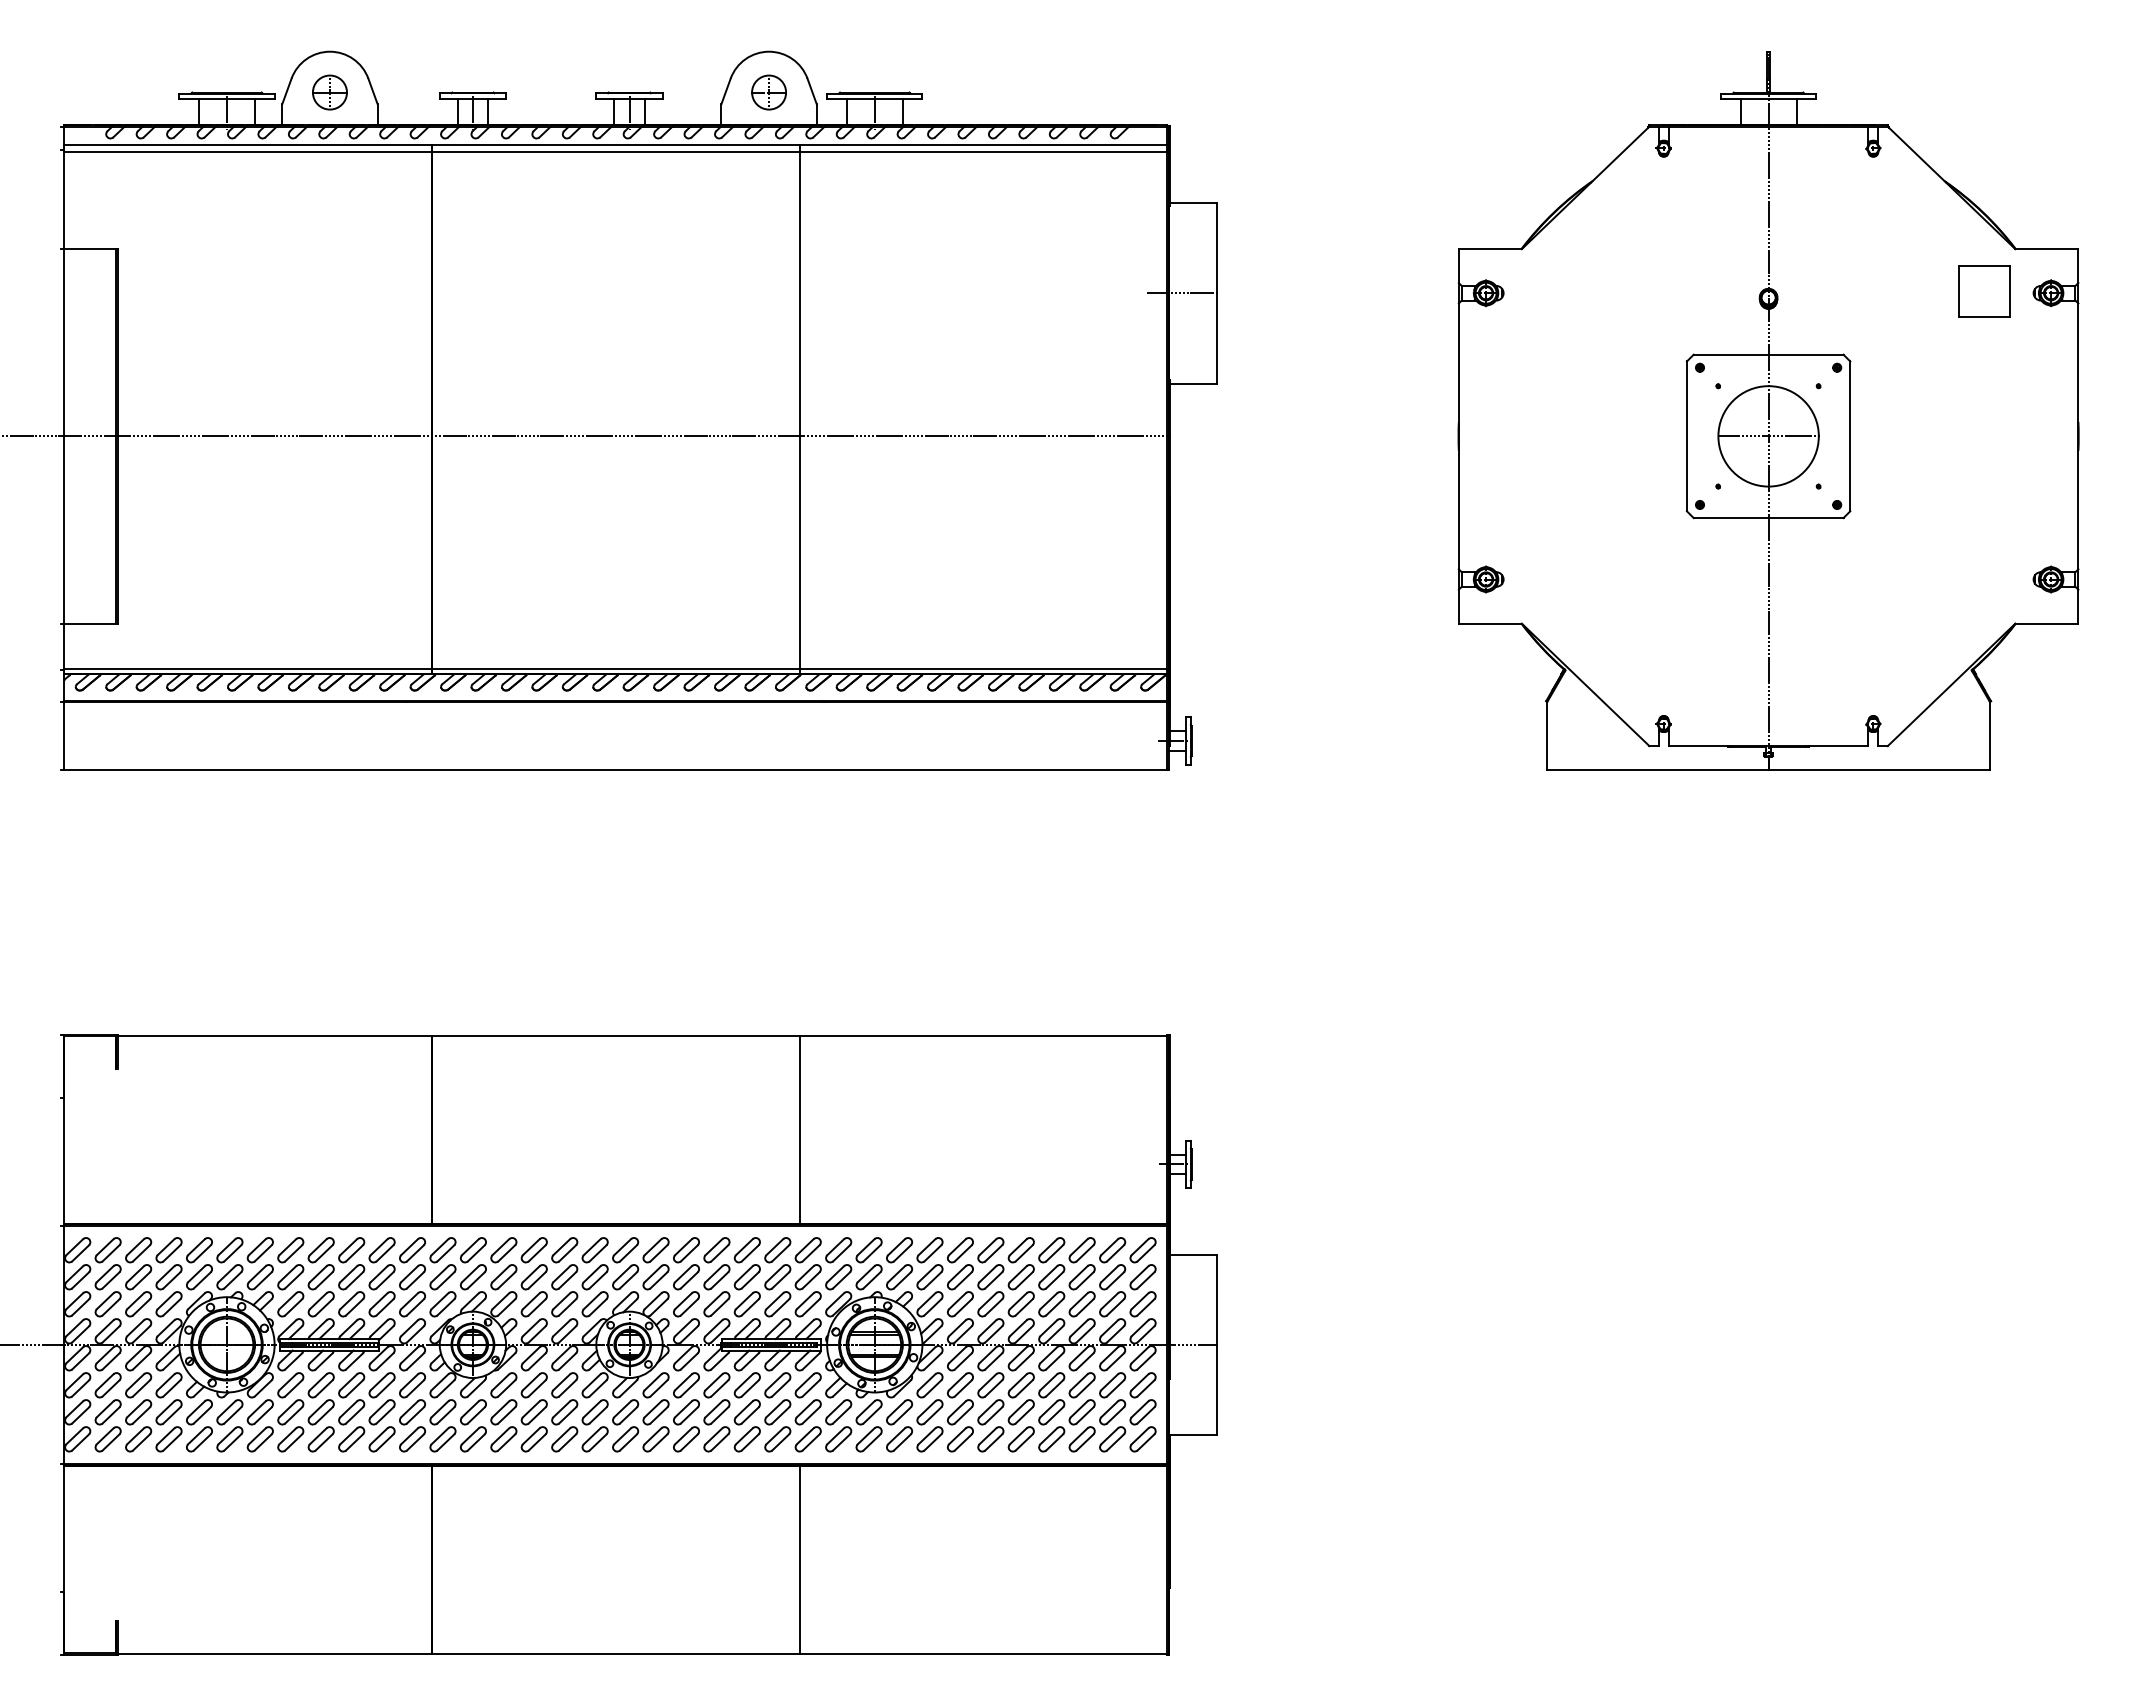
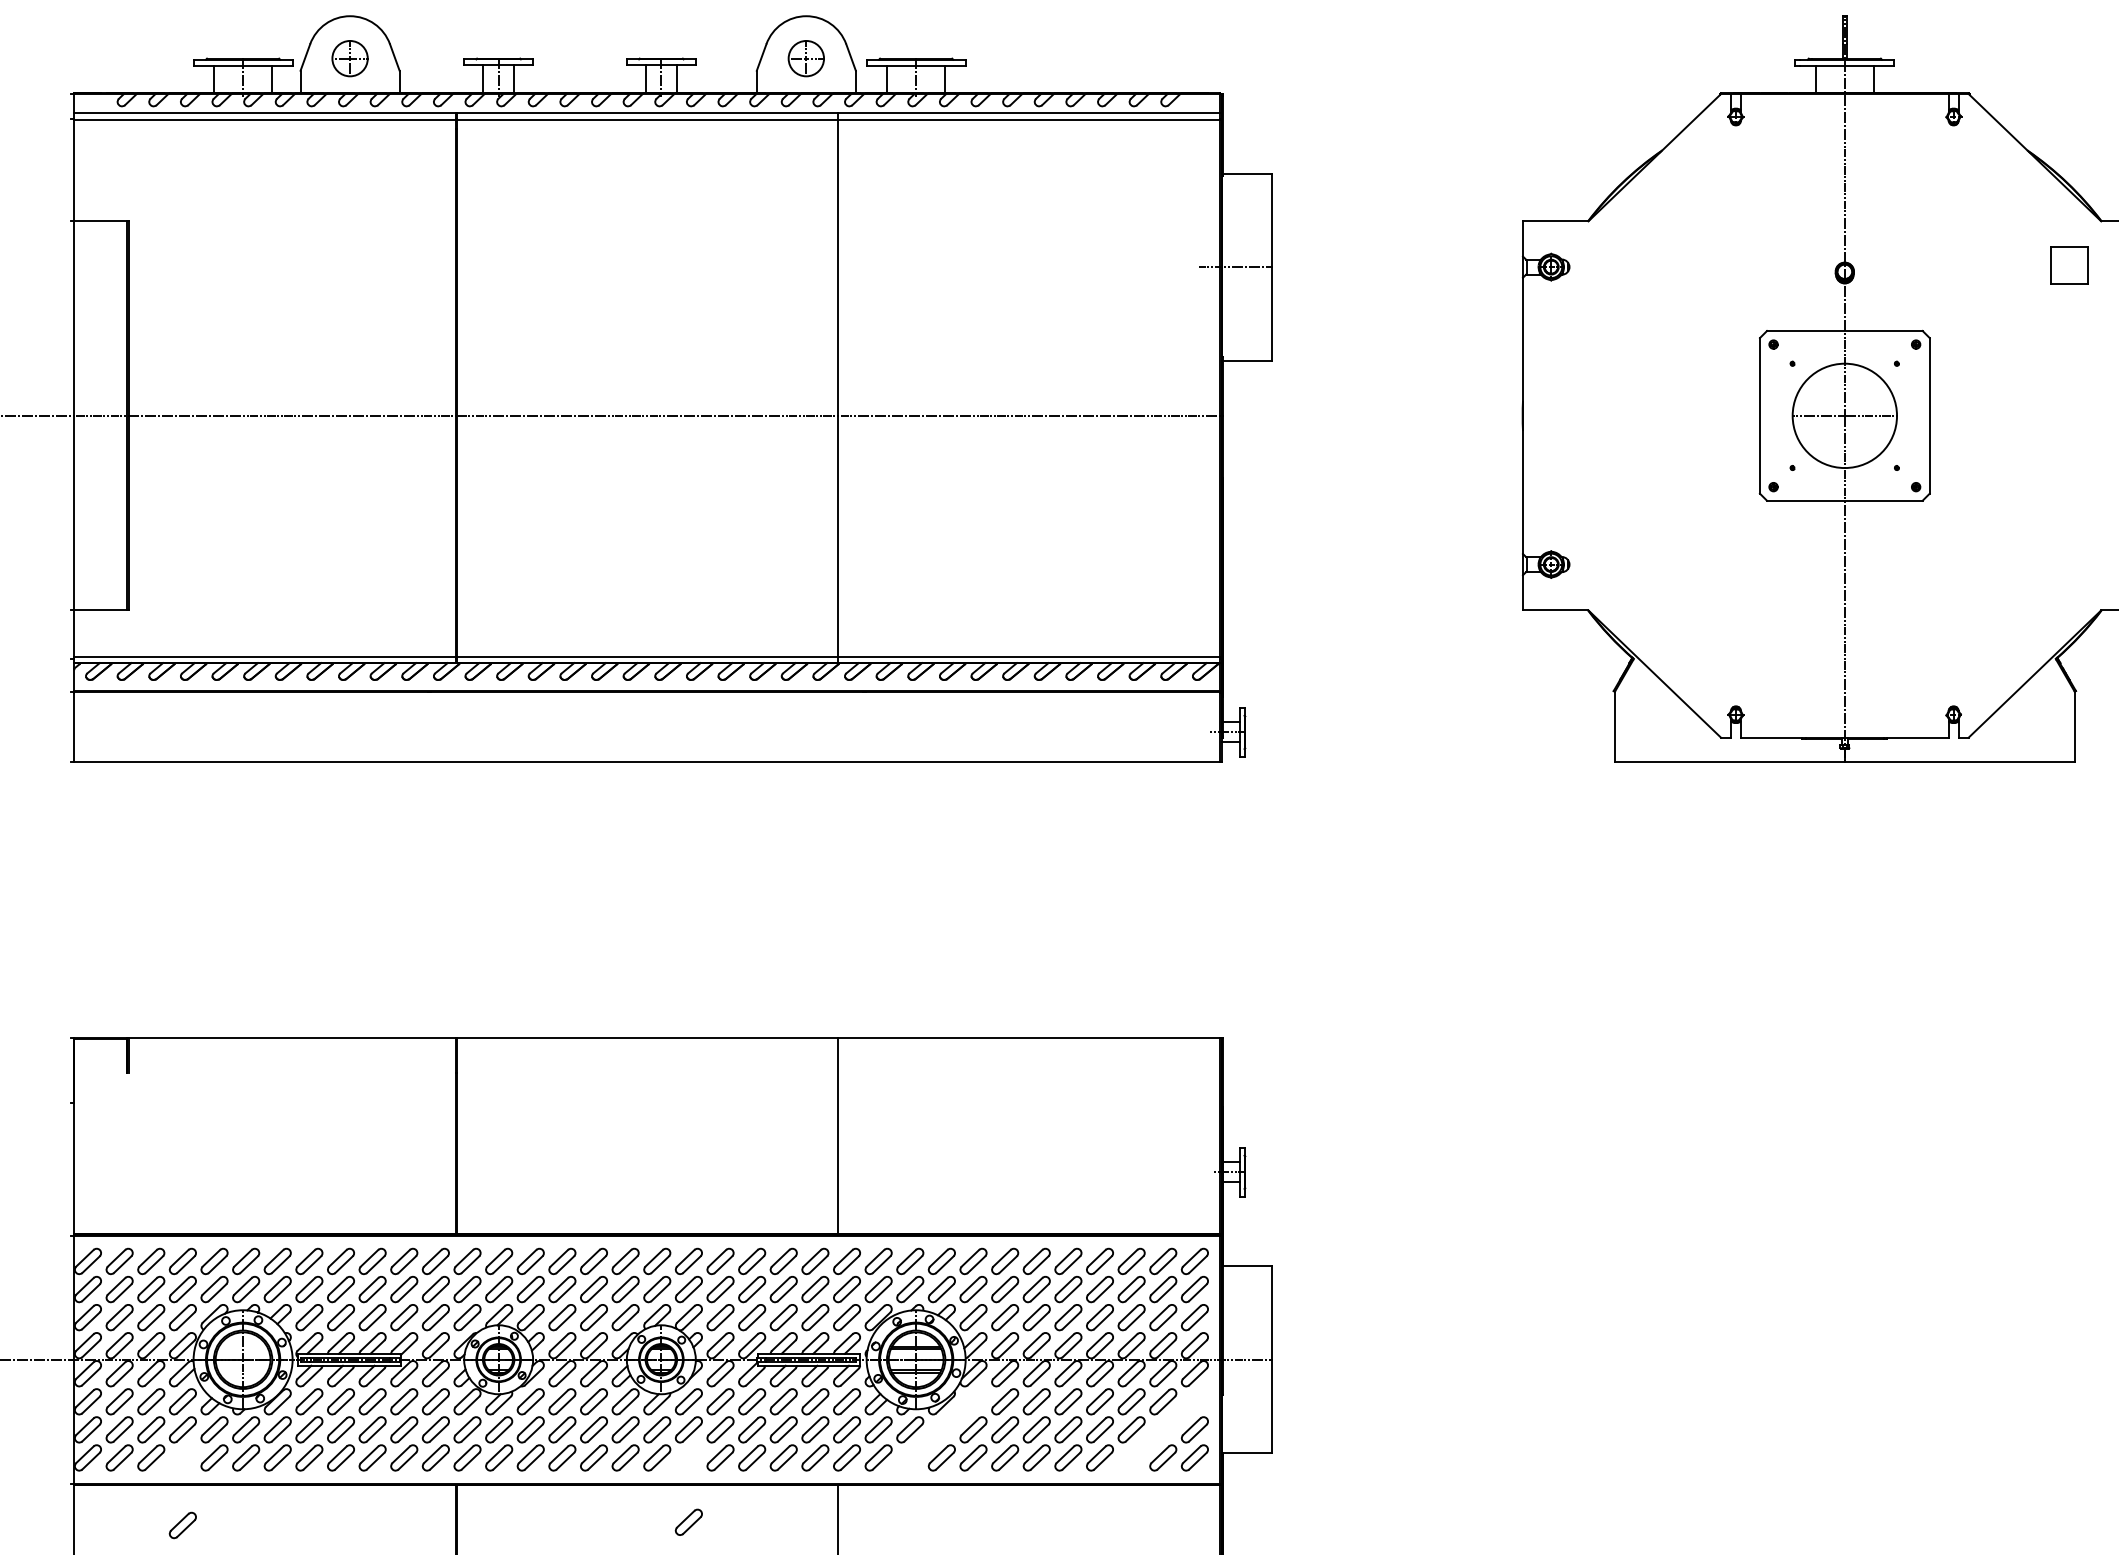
part: (1984, 291) -> (2069, 265), size x0.7
part: (899, 1412) -> (941, 1430), removed
part: (1112, 1412) -> (1163, 1430), removed
part: (168, 1439) -> (182, 1525), moved
part: (655, 1439) -> (688, 1522), moved

